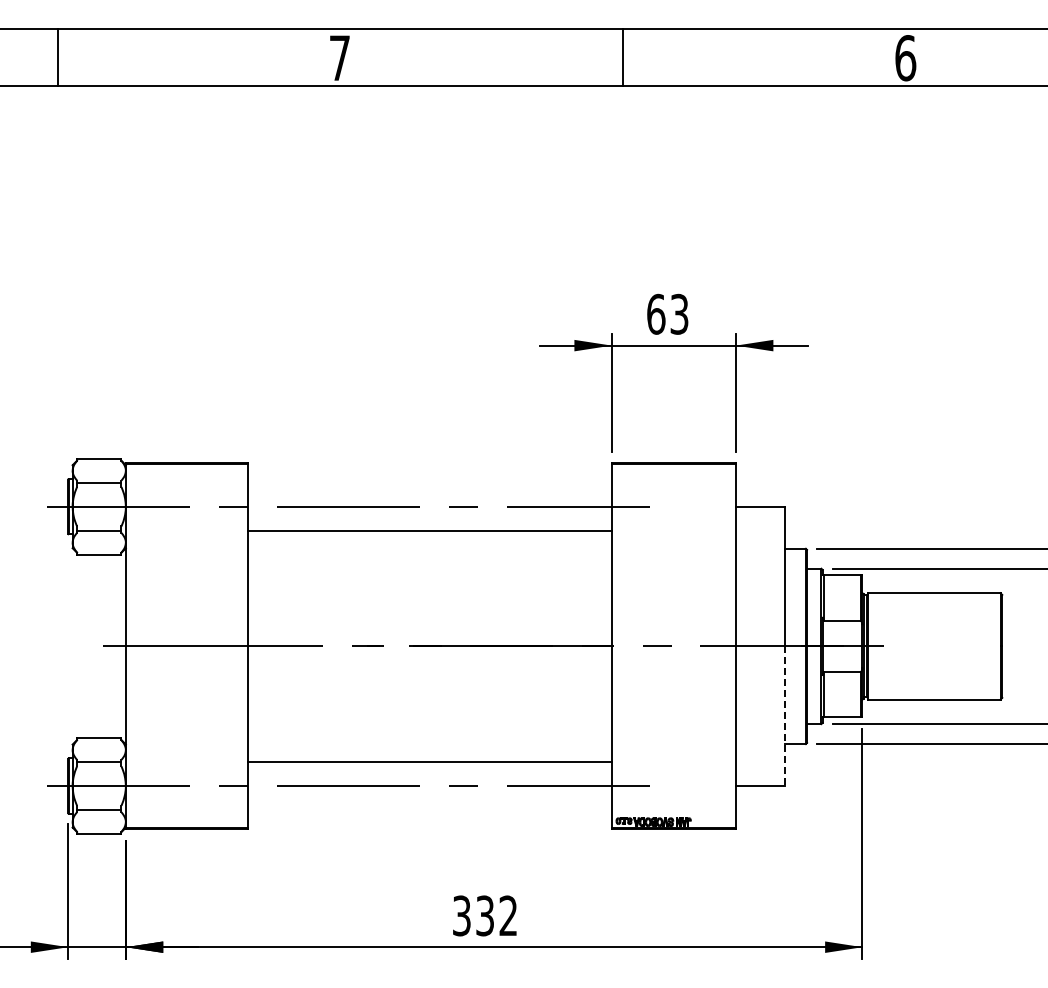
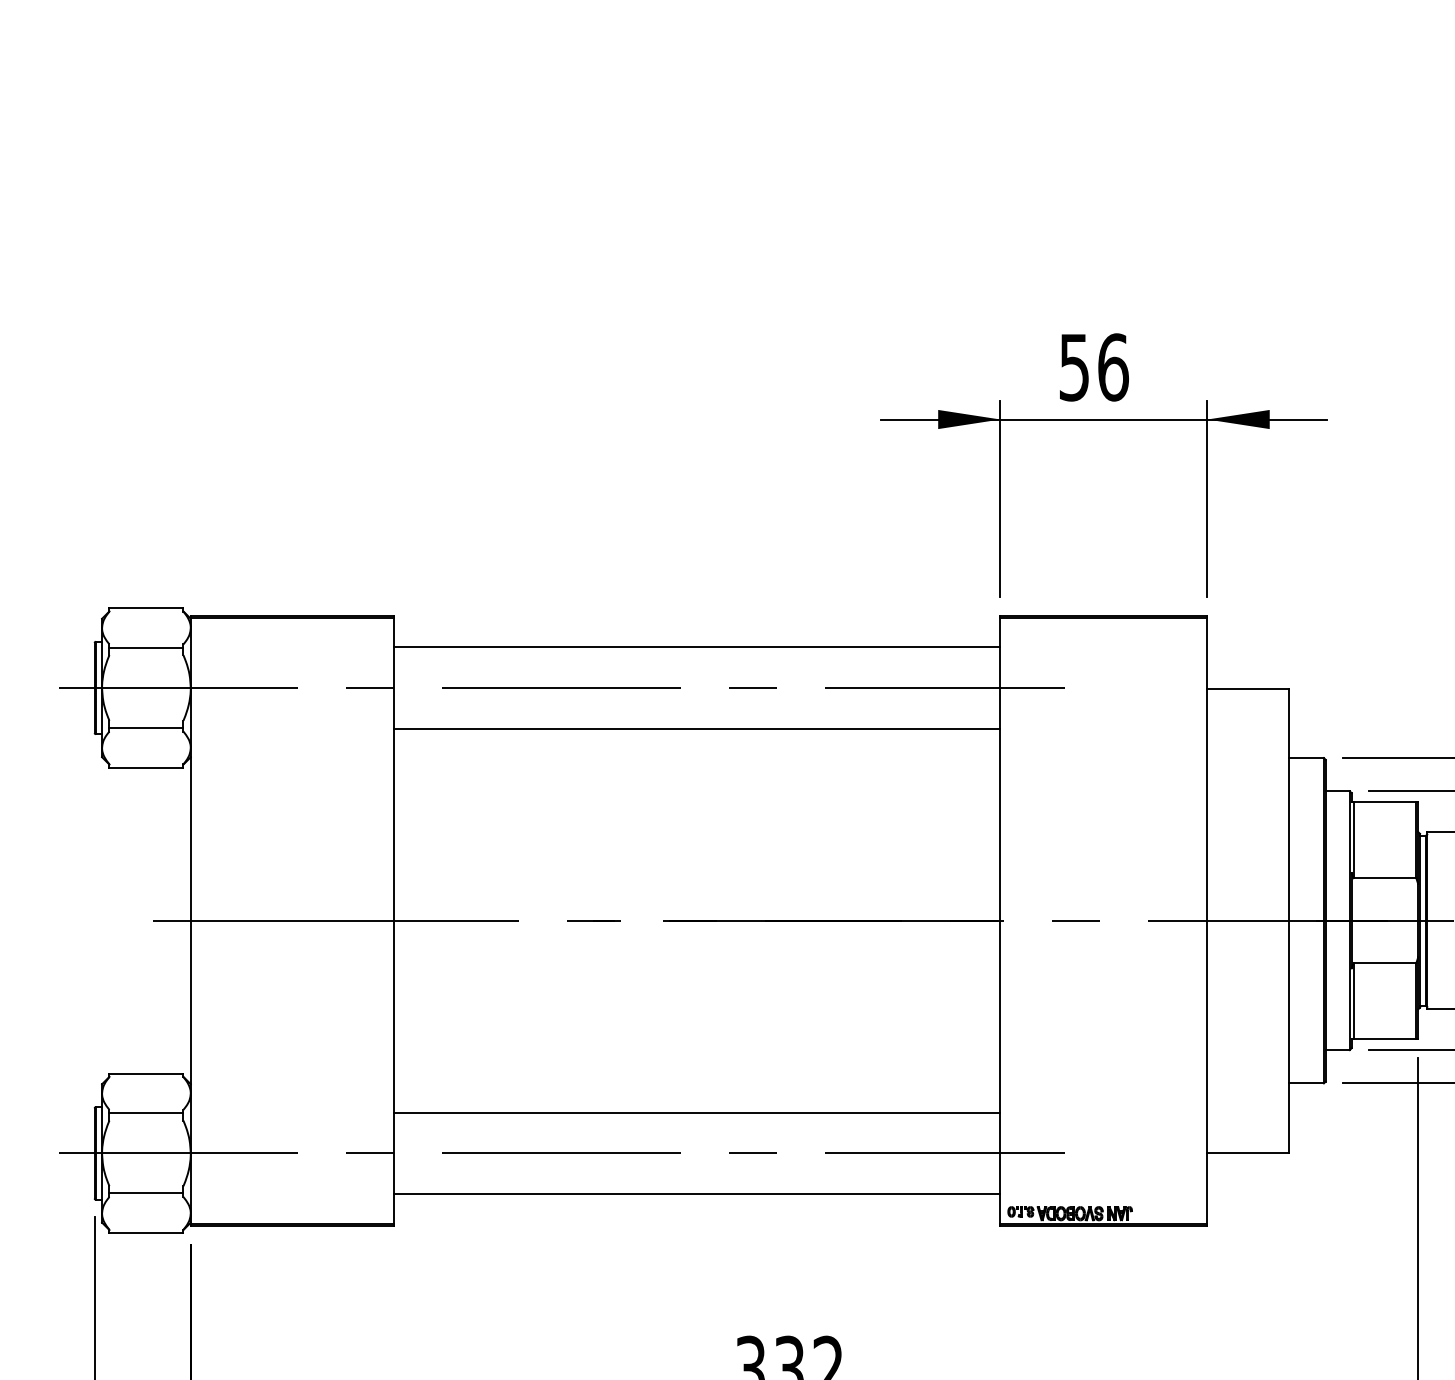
text: (667, 313) -> (1093, 365), 63 -> 56
line: (429, 482) -> (696, 647), added
line: (784, 716) -> (1288, 1037), dashed -> solid
line: (429, 810) -> (696, 1194), added

